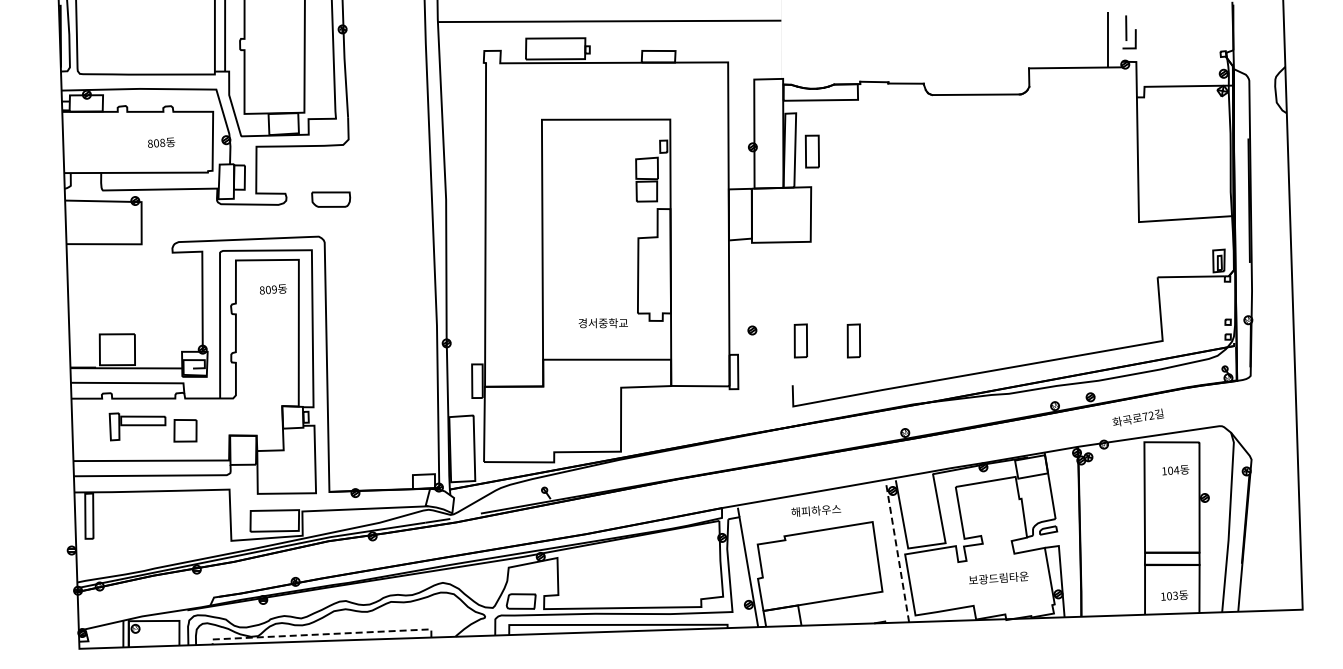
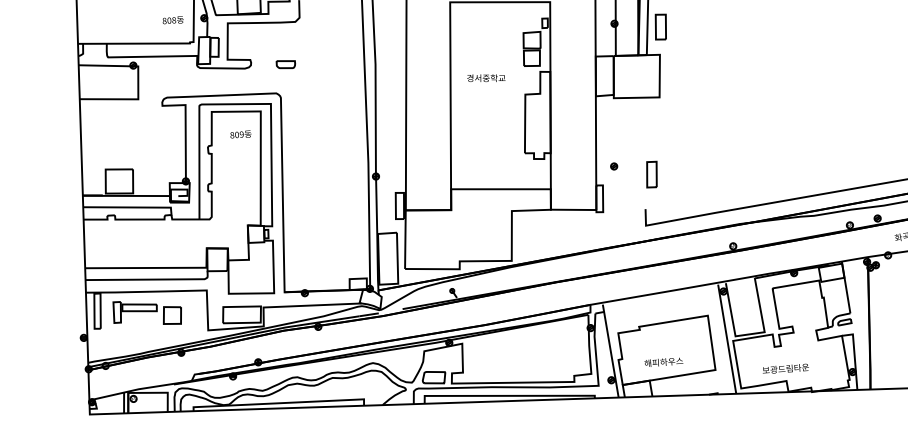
text: (161, 142) -> (173, 20), moved
part: (330, 199) -> (285, 64), size x0.62
text: (602, 323) -> (485, 78), moved
part: (853, 340) -> (692, 174), removed
part: (152, 427) -> (146, 312), moved
text: (816, 510) -> (664, 362), moved
line: (897, 551) -> (727, 338), dashed -> solid
text: (998, 577) -> (785, 368), moved
line: (322, 634) -> (279, 403), dashed -> solid

